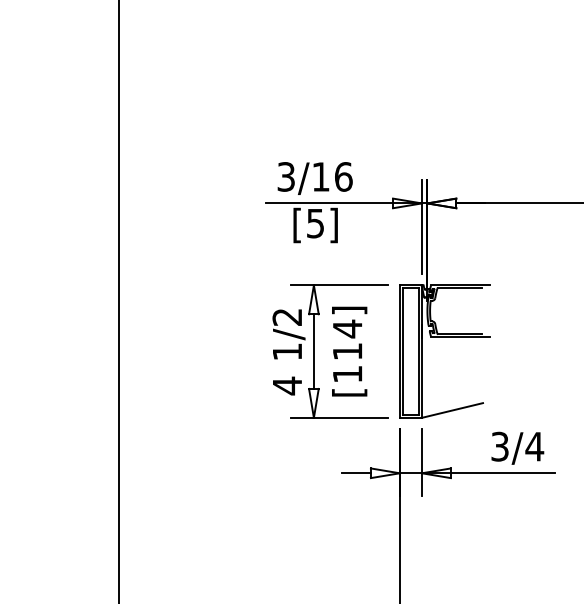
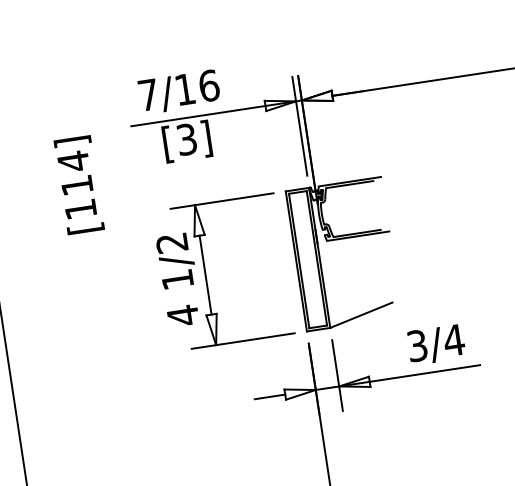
text: (285, 176) -> (147, 94), 3/16 -> 7/16
text: (315, 222) -> (186, 138), [5] -> [3]
text: (349, 351) -> (79, 185), moved

